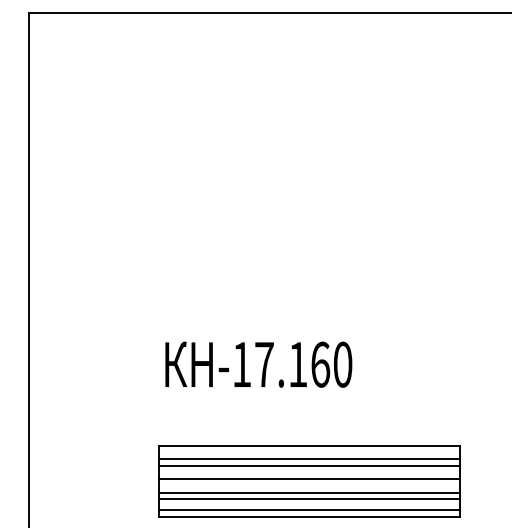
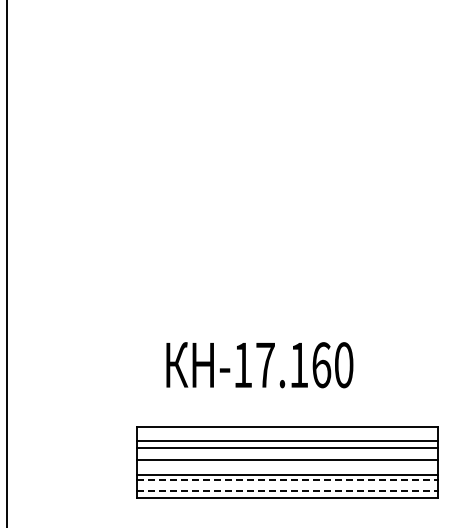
text: (258, 364) -> (259, 364), moved
line: (309, 498) -> (287, 479), solid -> dashed
line: (309, 509) -> (287, 490), solid -> dashed

